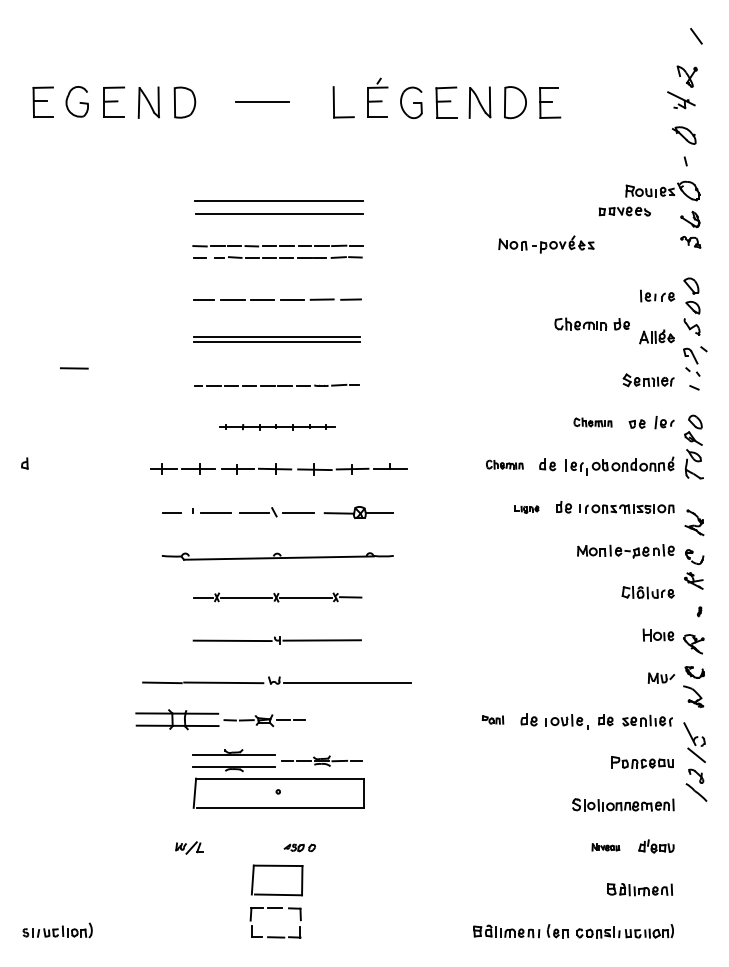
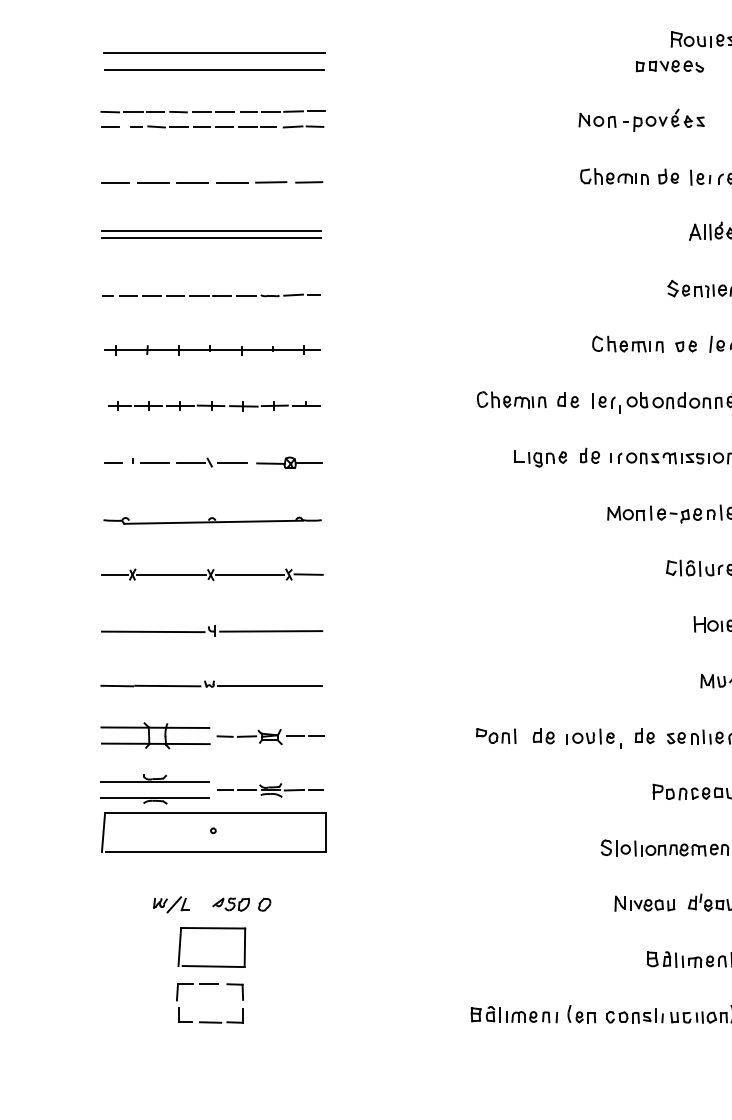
part: (546, 244) -> (641, 120), moved
part: (591, 323) -> (628, 175), moved
part: (592, 422) -> (627, 344), size x1.43
part: (277, 427) -> (212, 350), size x1.43
part: (504, 464) -> (511, 399), size x1.43
part: (278, 469) -> (213, 406), size x0.62
part: (526, 509) -> (540, 458), size x1.67
part: (278, 512) -> (213, 462), size x0.71
part: (277, 556) -> (212, 520), size x0.71
part: (276, 680) -> (210, 684), size x0.62
part: (220, 719) -> (212, 735), moved
part: (492, 719) -> (495, 735), size x1.43
part: (189, 847) -> (171, 904), moved
part: (299, 847) -> (241, 904), size x1.43
part: (605, 847) -> (644, 904), size x1.67

